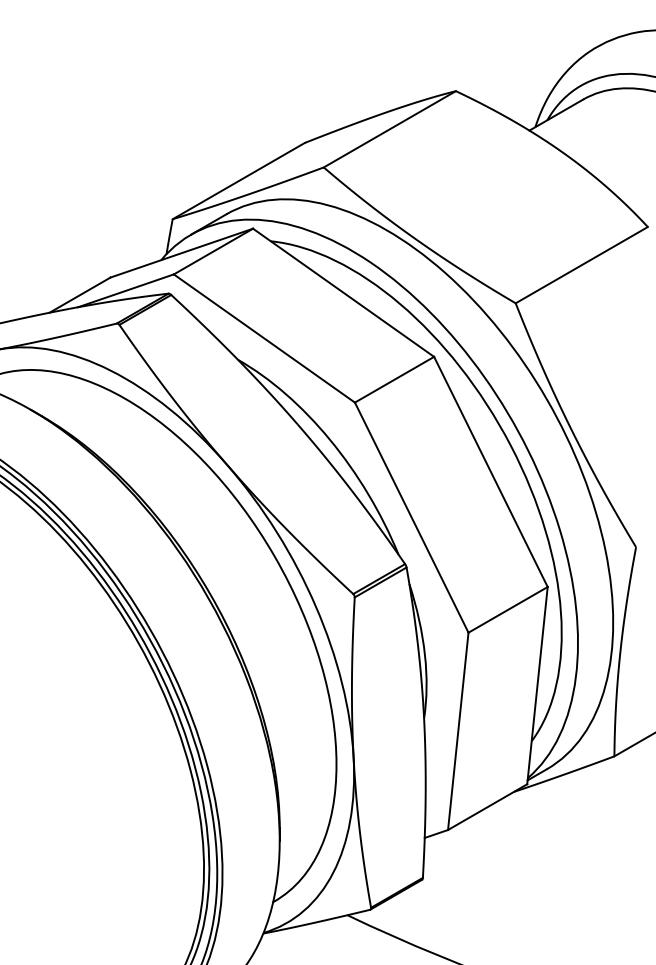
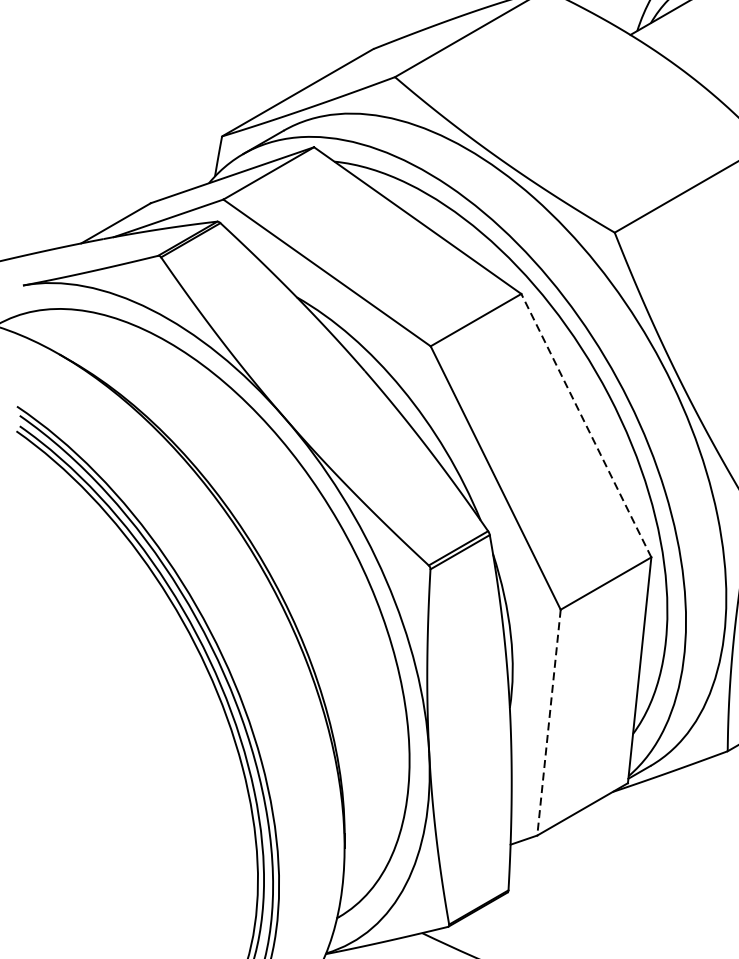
line: (490, 471) -> (585, 425), solid -> dashed
line: (458, 731) -> (549, 722), solid -> dashed

